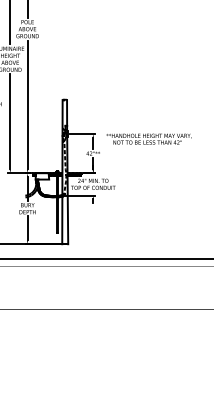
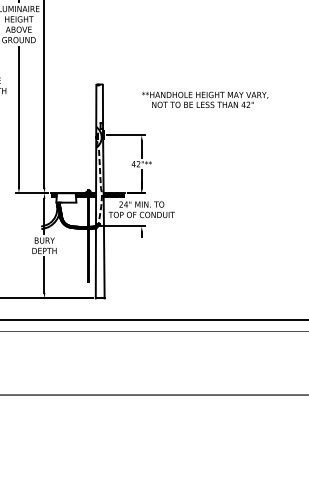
text: (148, 138) -> (204, 98), moved

